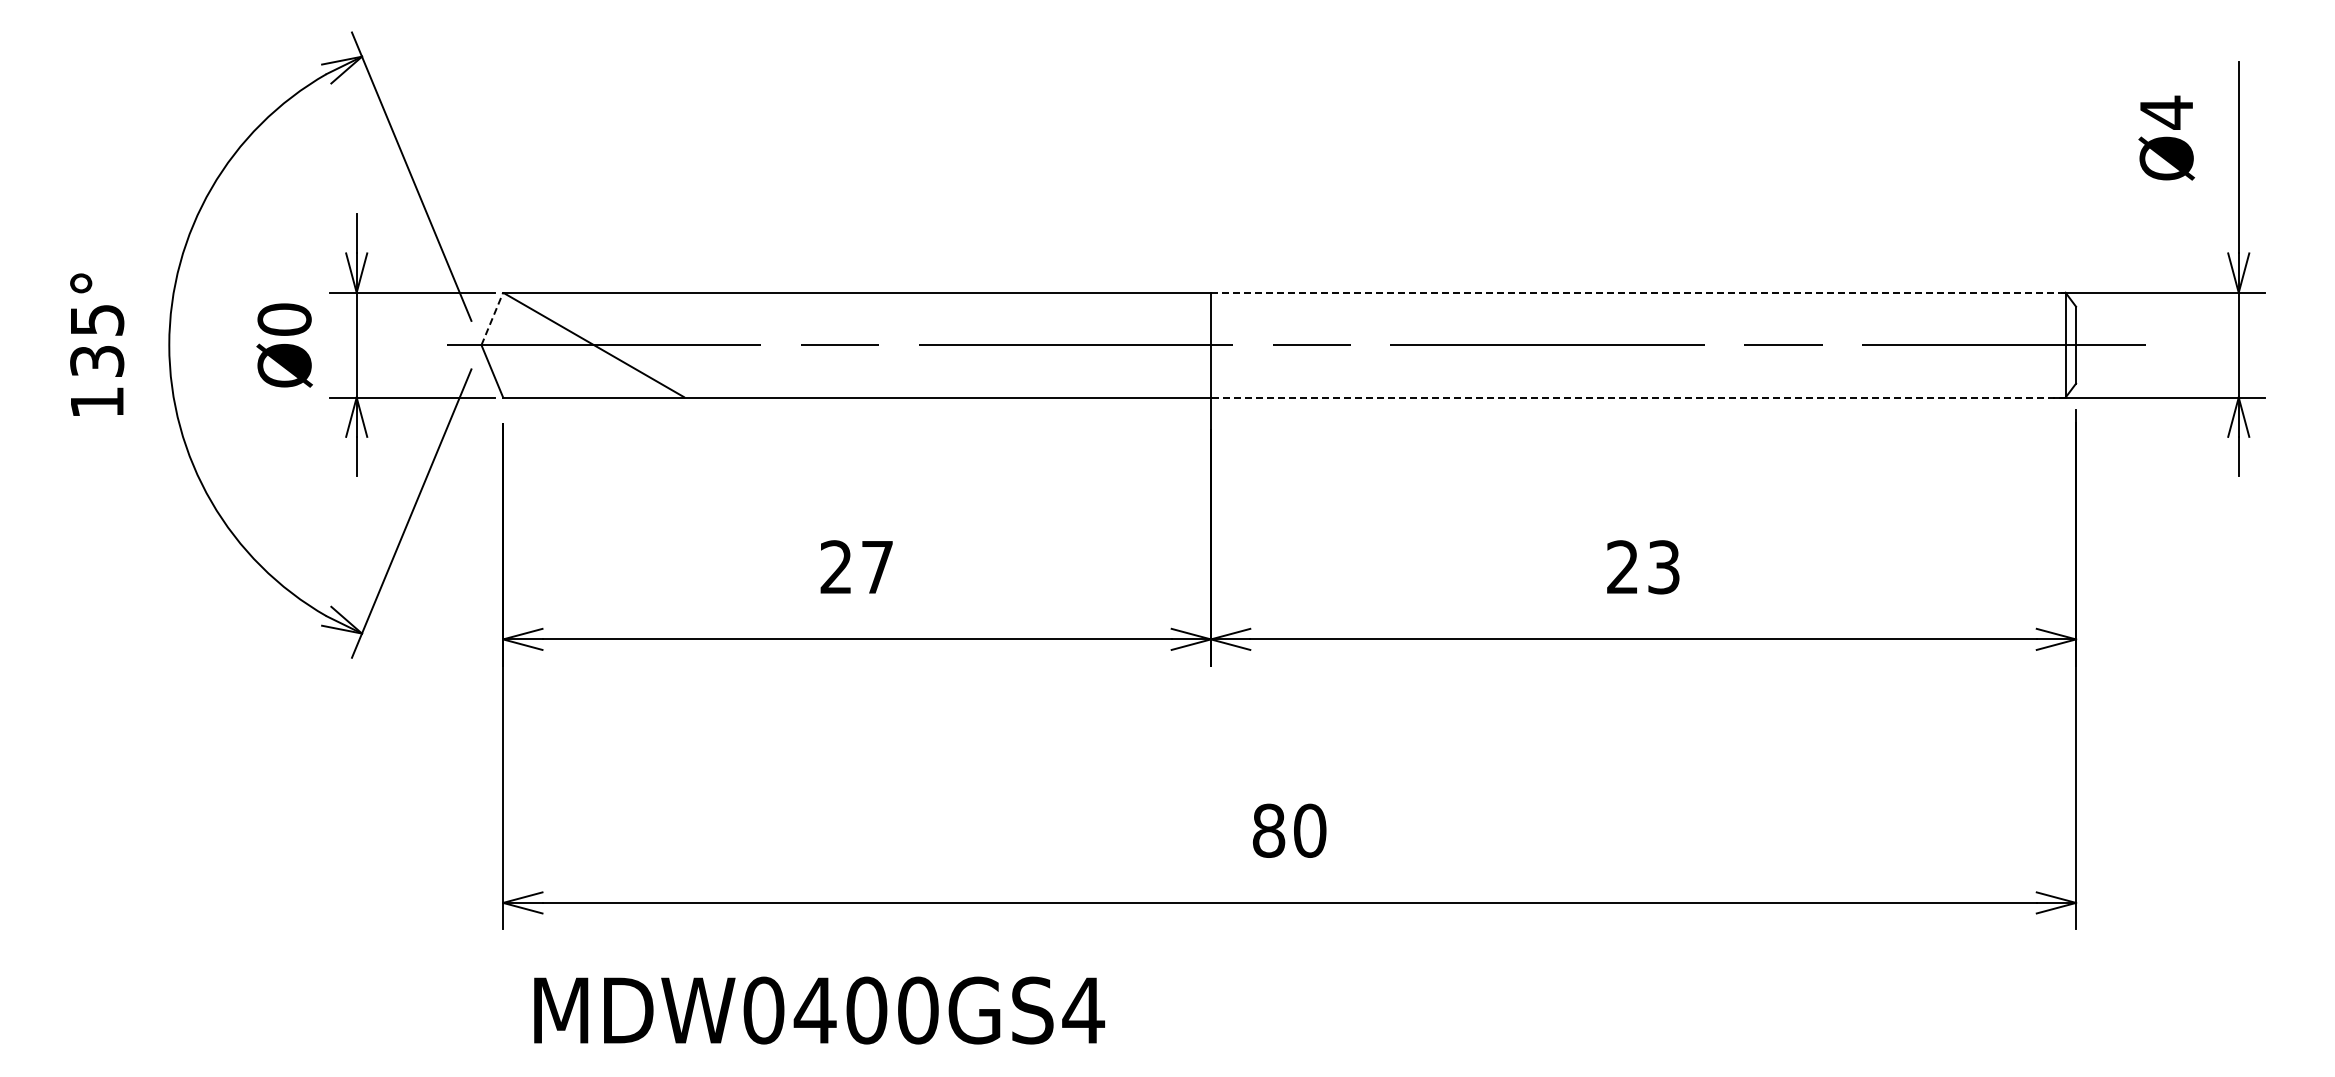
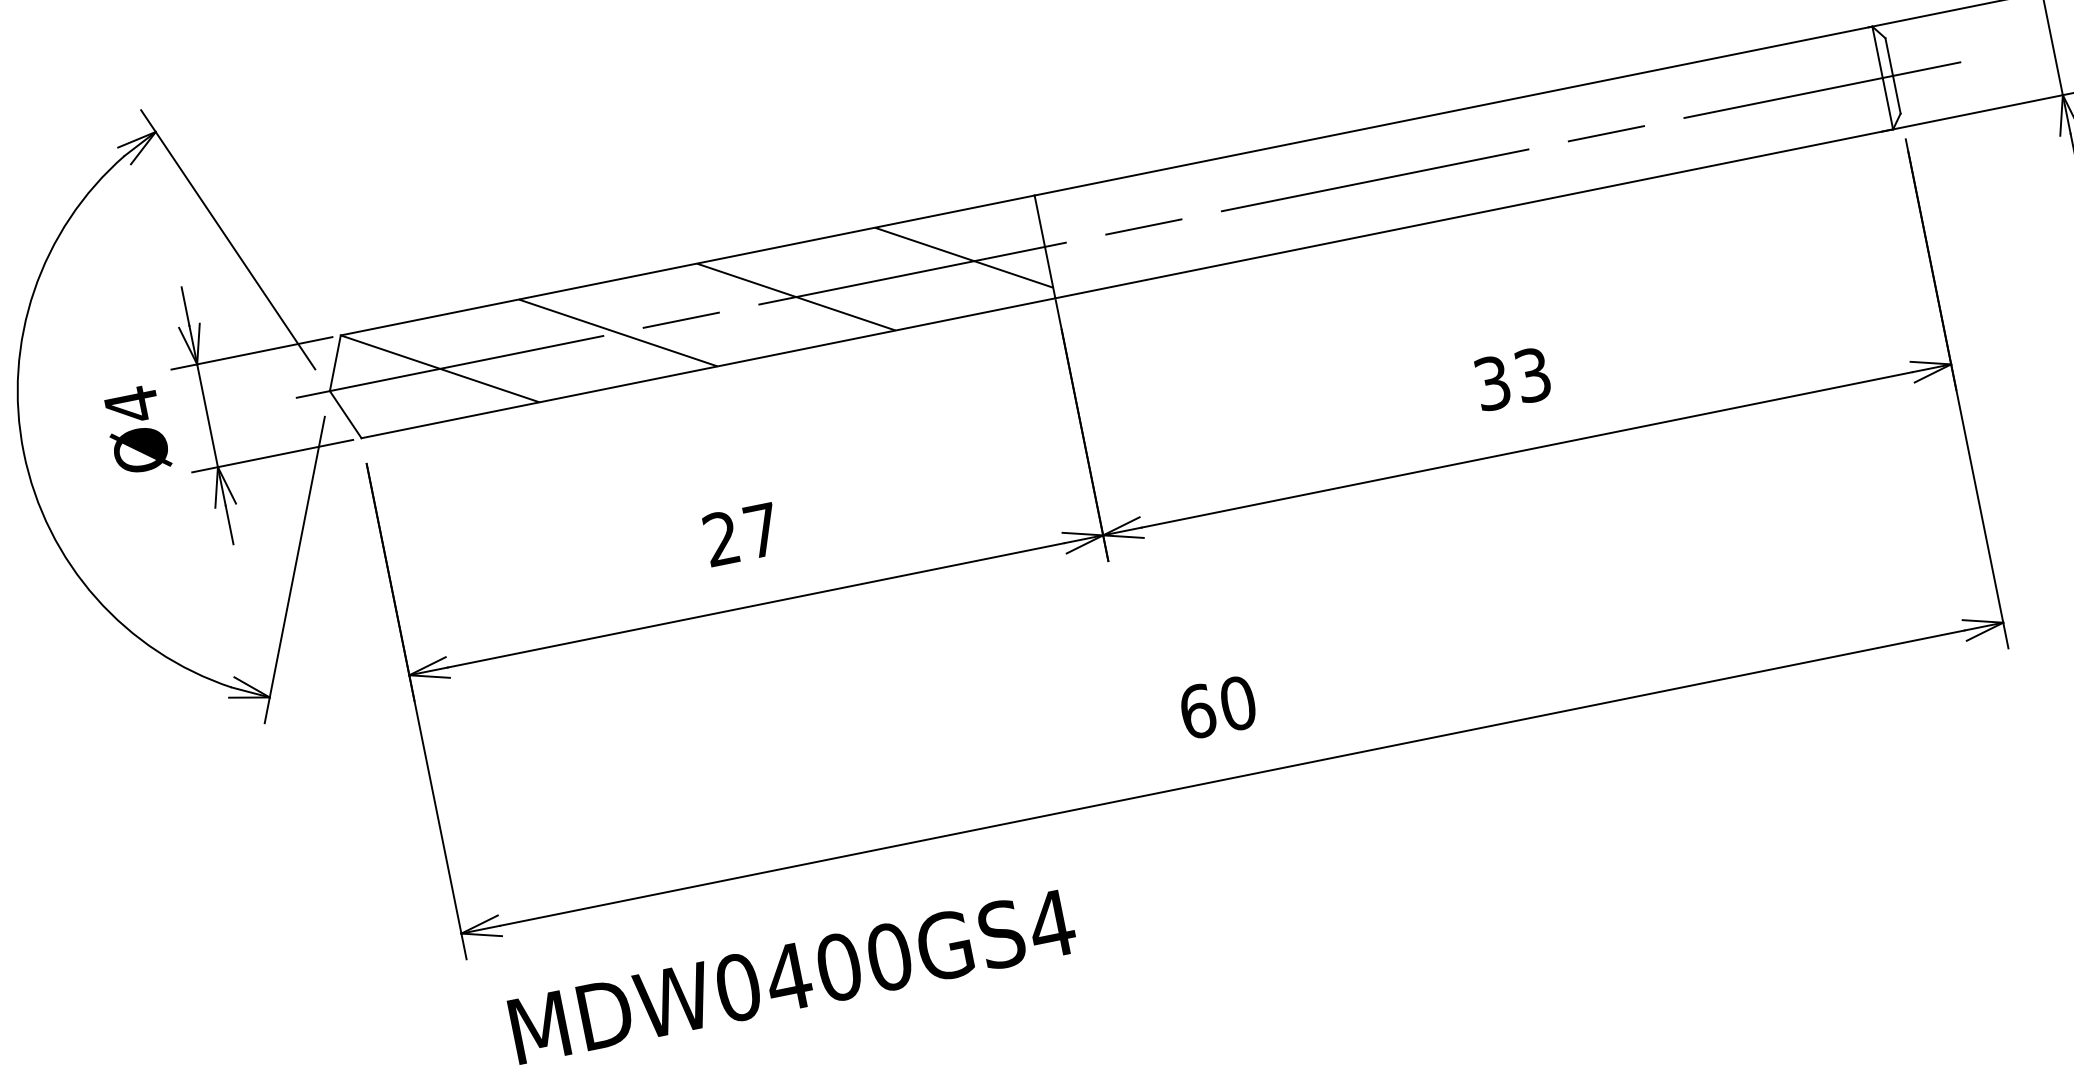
line: (1638, 292) -> (1453, 110), dashed -> solid
line: (492, 318) -> (335, 362), dashed -> solid
text: (284, 319) -> (131, 404), Ø0 -> Ø4
line: (1129, 339) -> (964, 257), added
line: (775, 344) -> (617, 332), added
line: (957, 344) -> (796, 296), added
line: (1637, 397) -> (1473, 213), dashed -> solid
text: (1622, 567) -> (1492, 383), 23 -> 33
text: (1268, 830) -> (1197, 711), 80 -> 60

